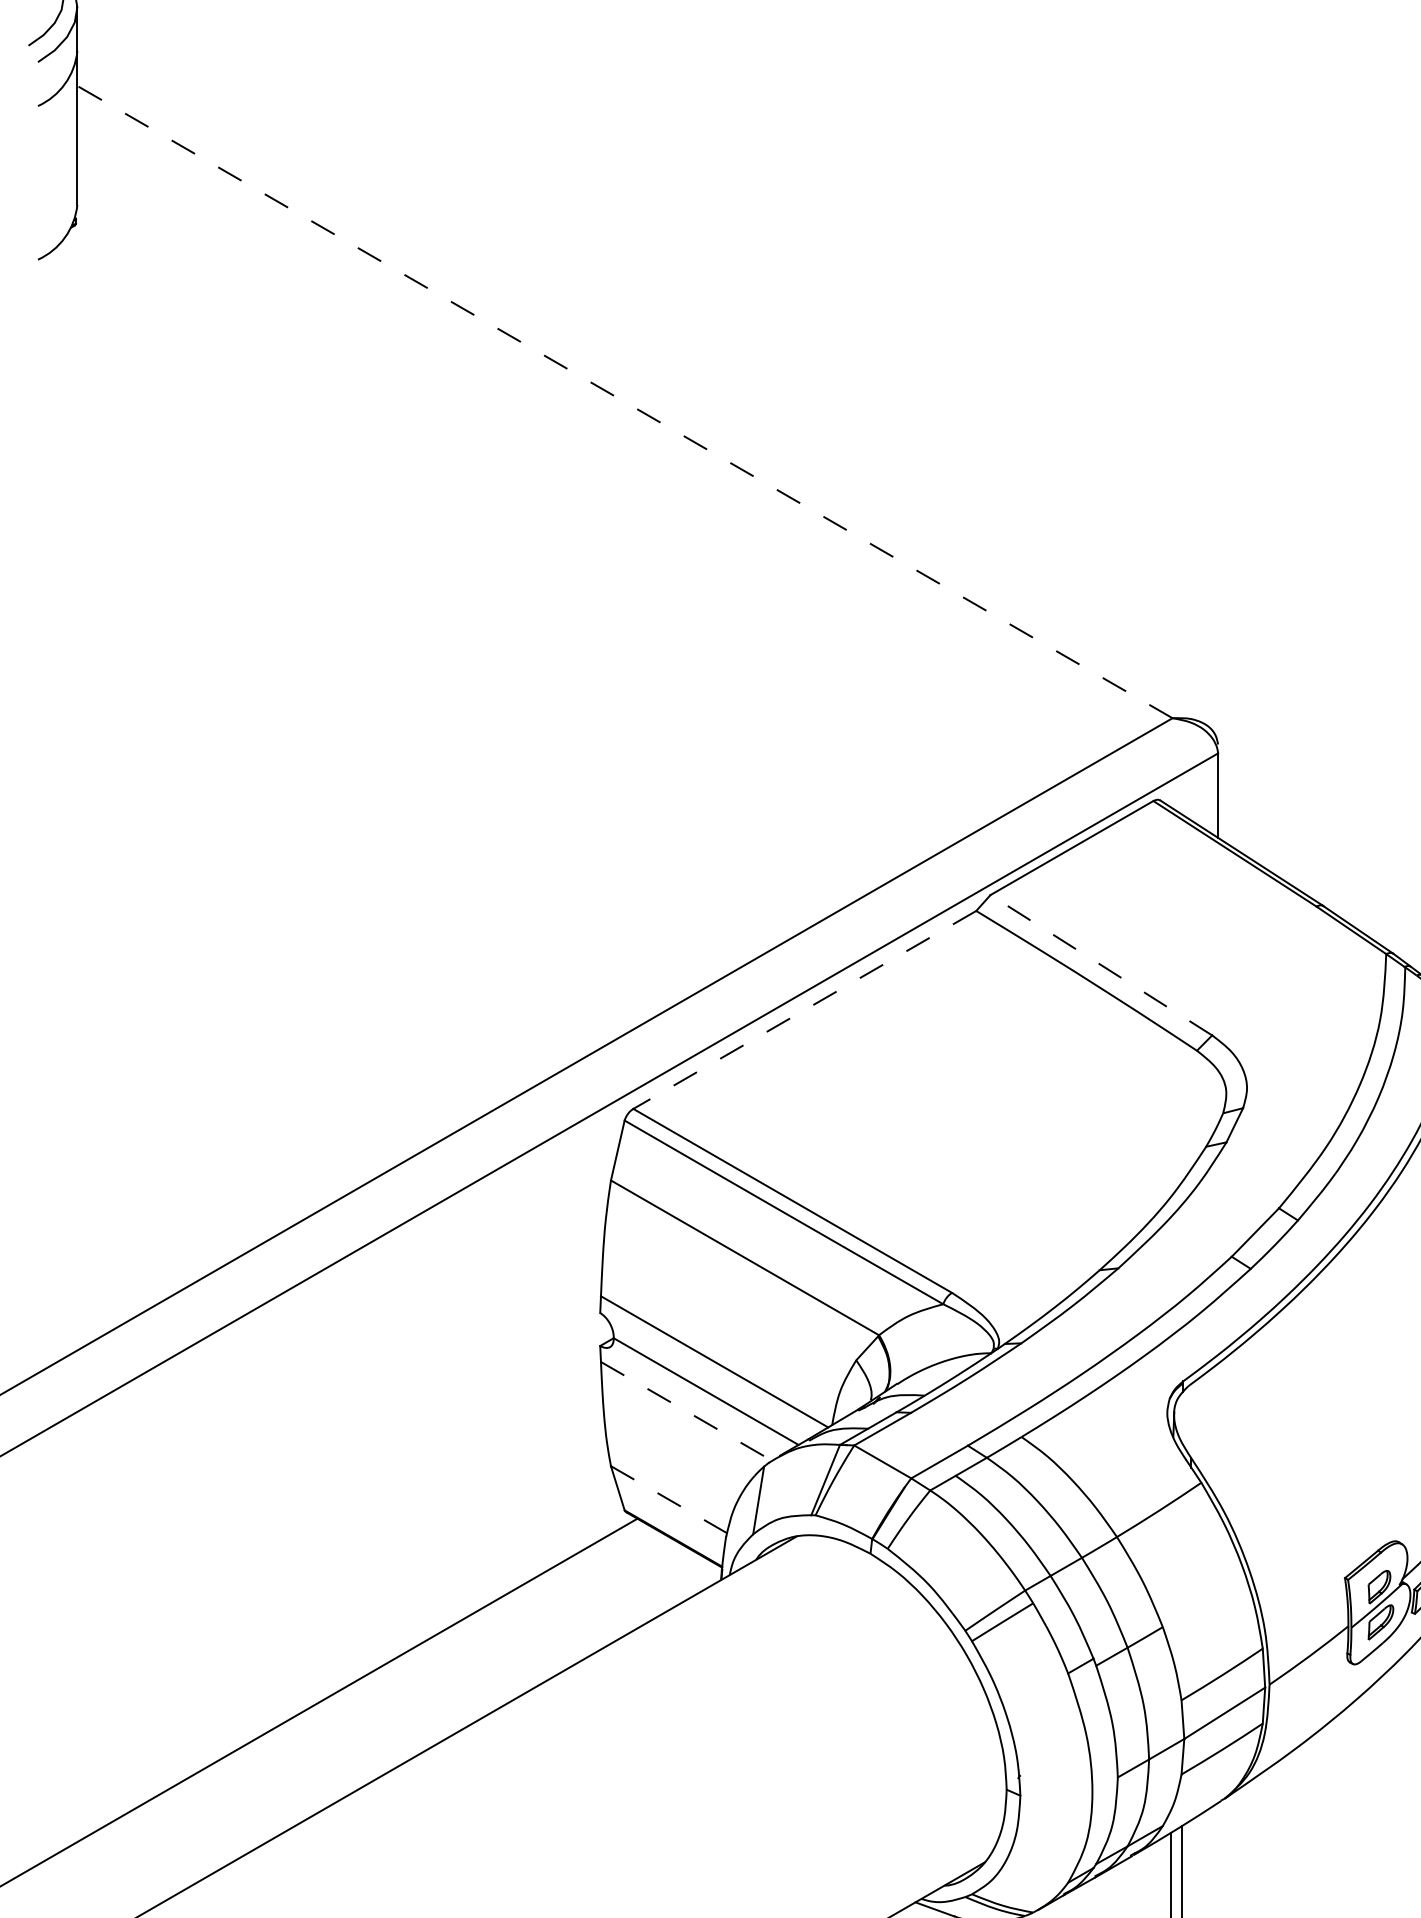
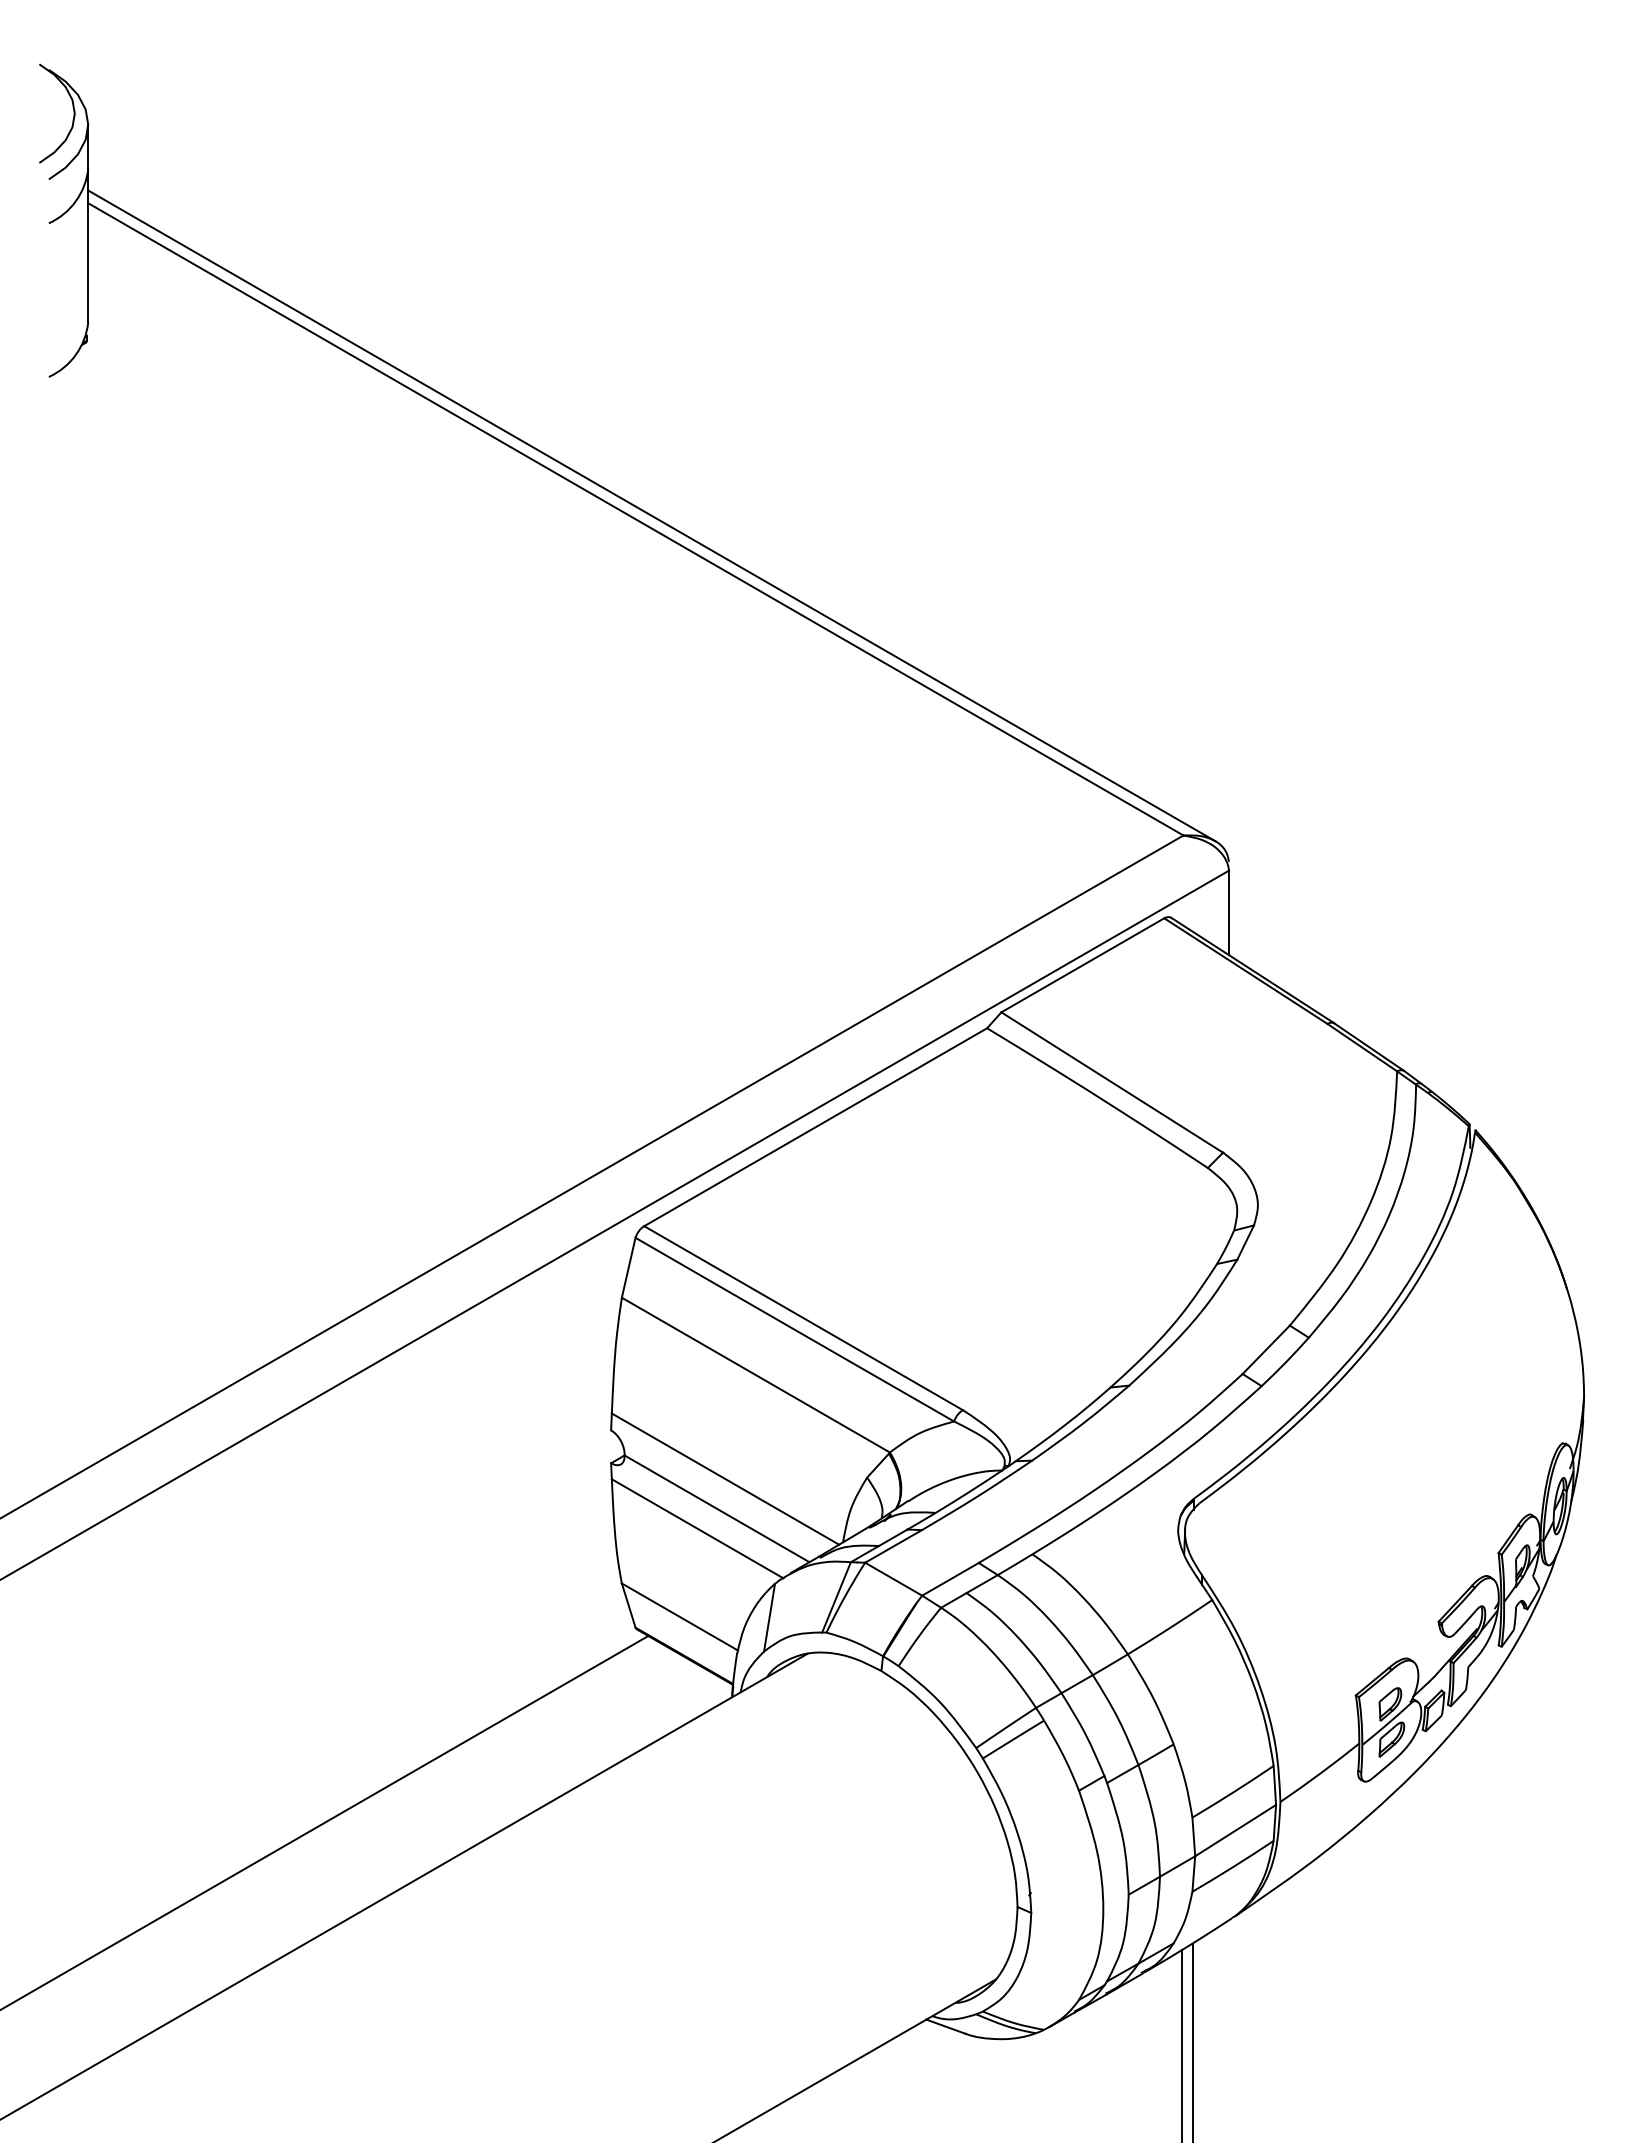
line: (640, 398) -> (651, 515), added
line: (624, 402) -> (635, 519), dashed -> solid
line: (1100, 965) -> (1111, 1082), dashed -> solid
line: (804, 1010) -> (815, 1127), dashed -> solid
line: (687, 1412) -> (698, 1529), dashed -> solid
line: (669, 1500) -> (680, 1617), dashed -> solid

